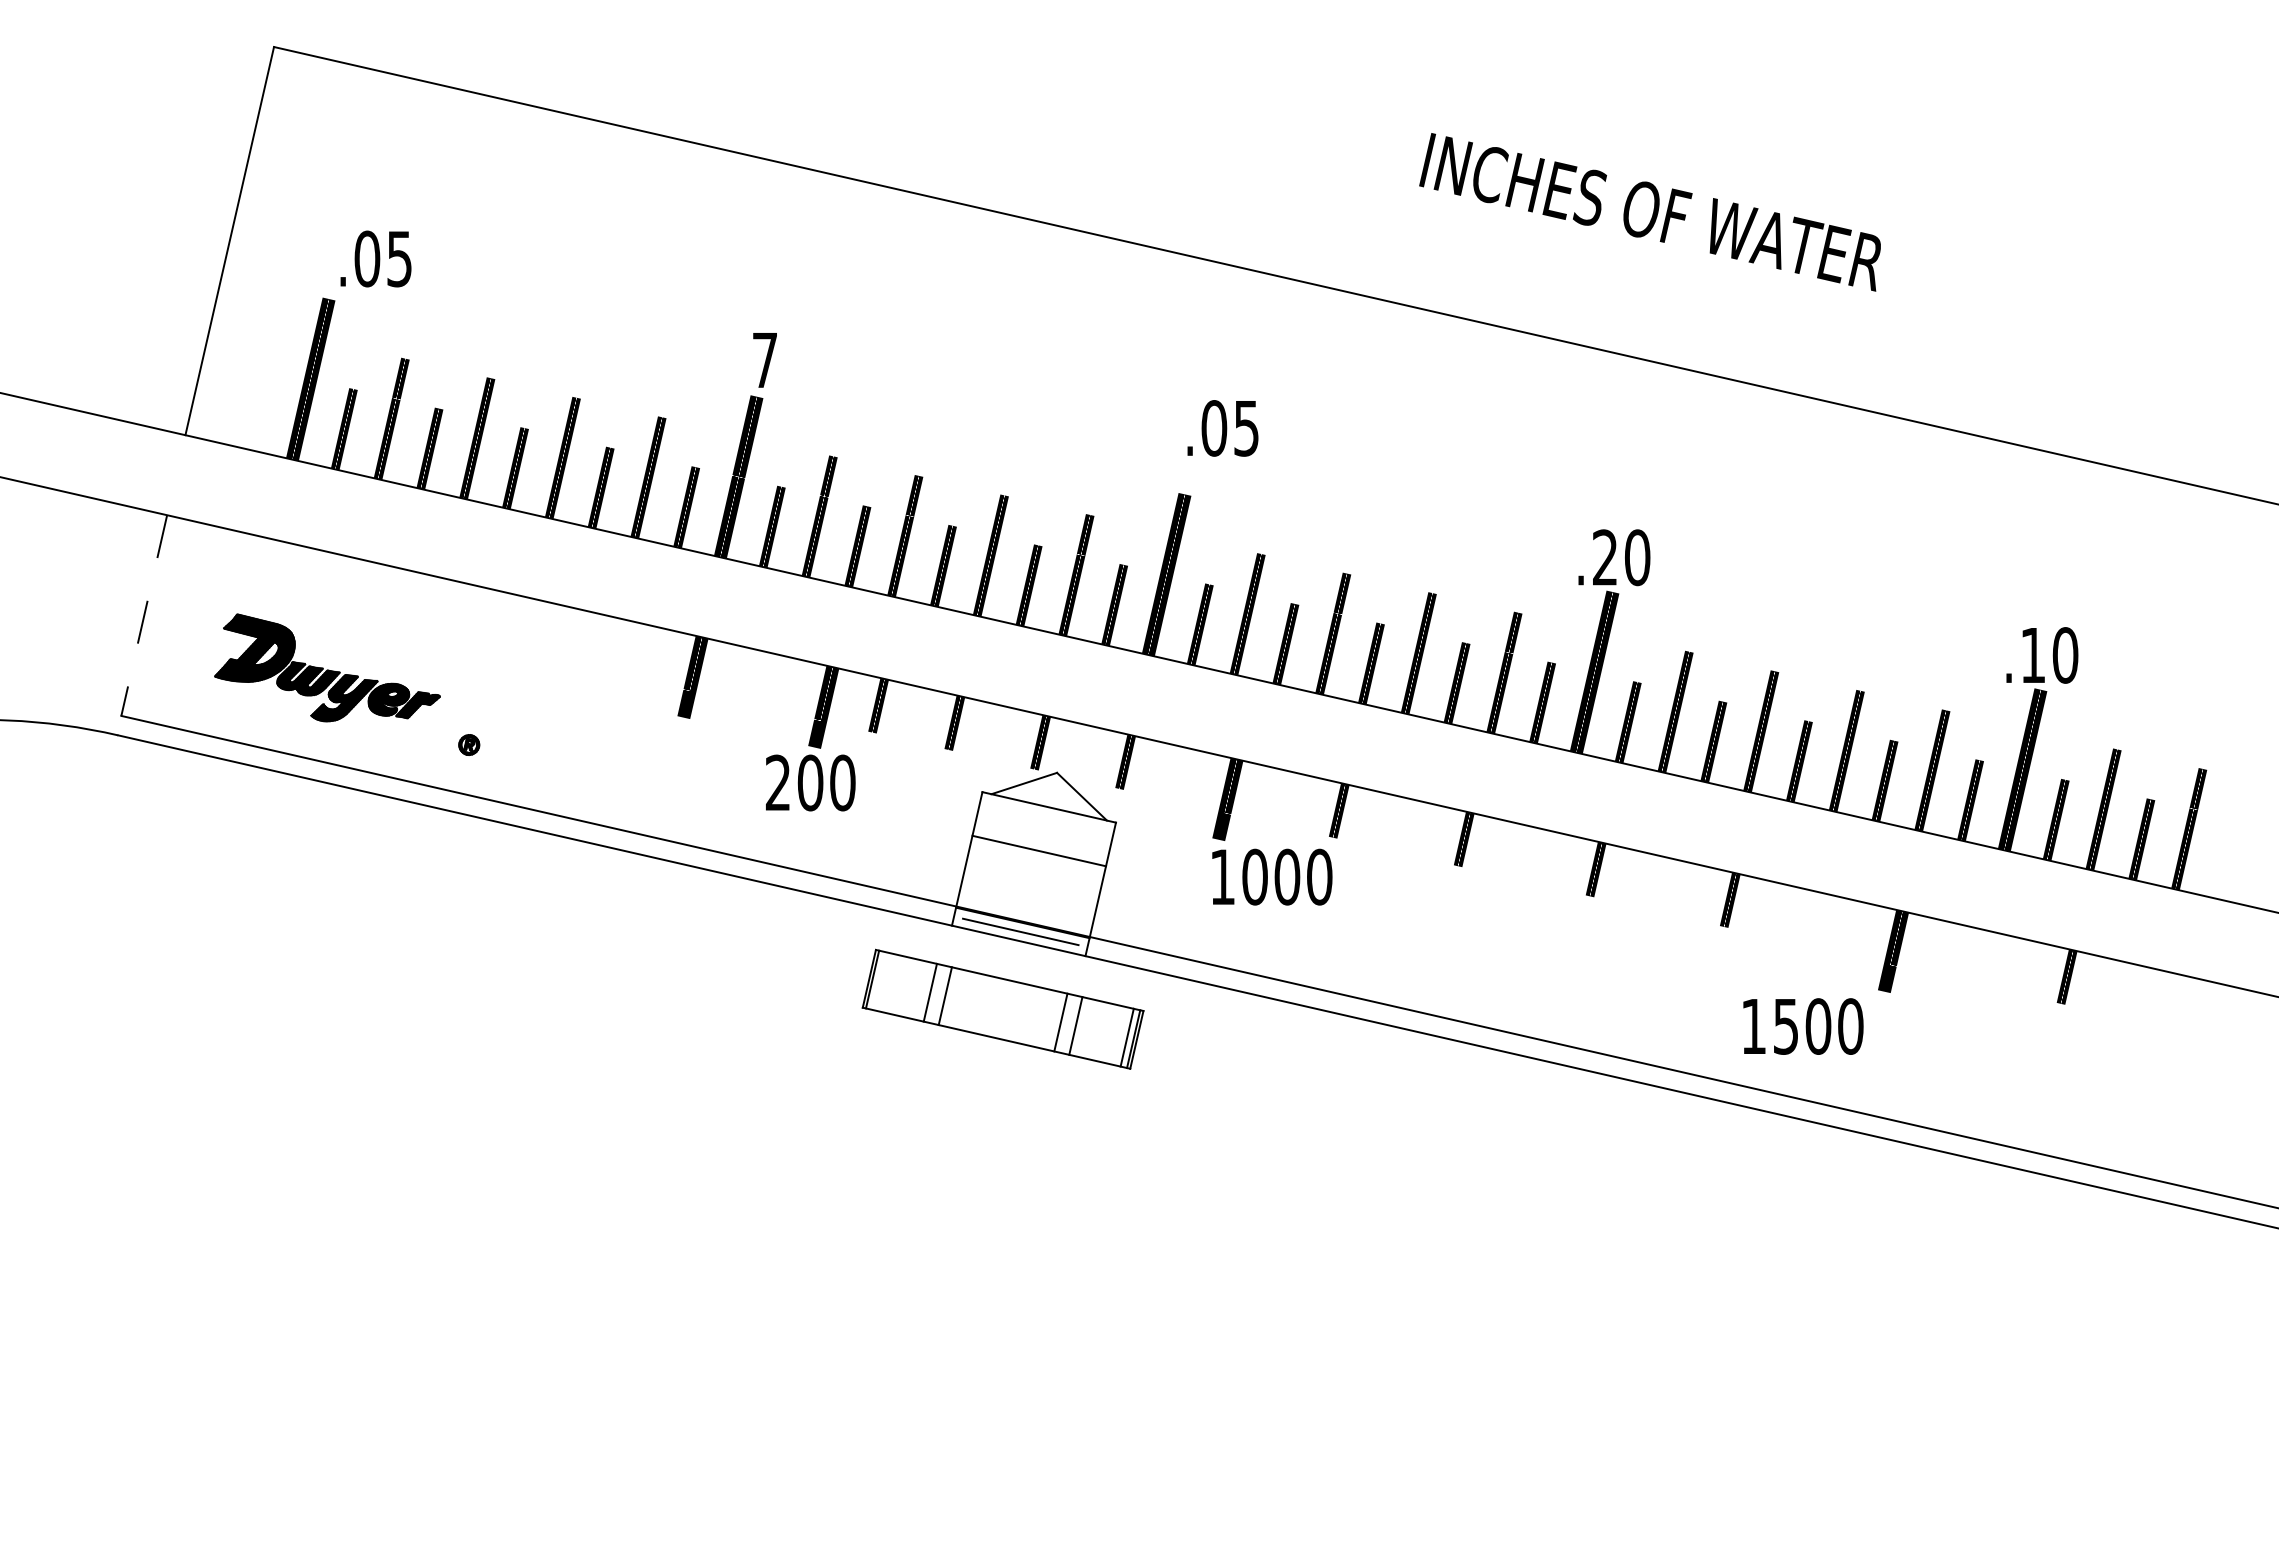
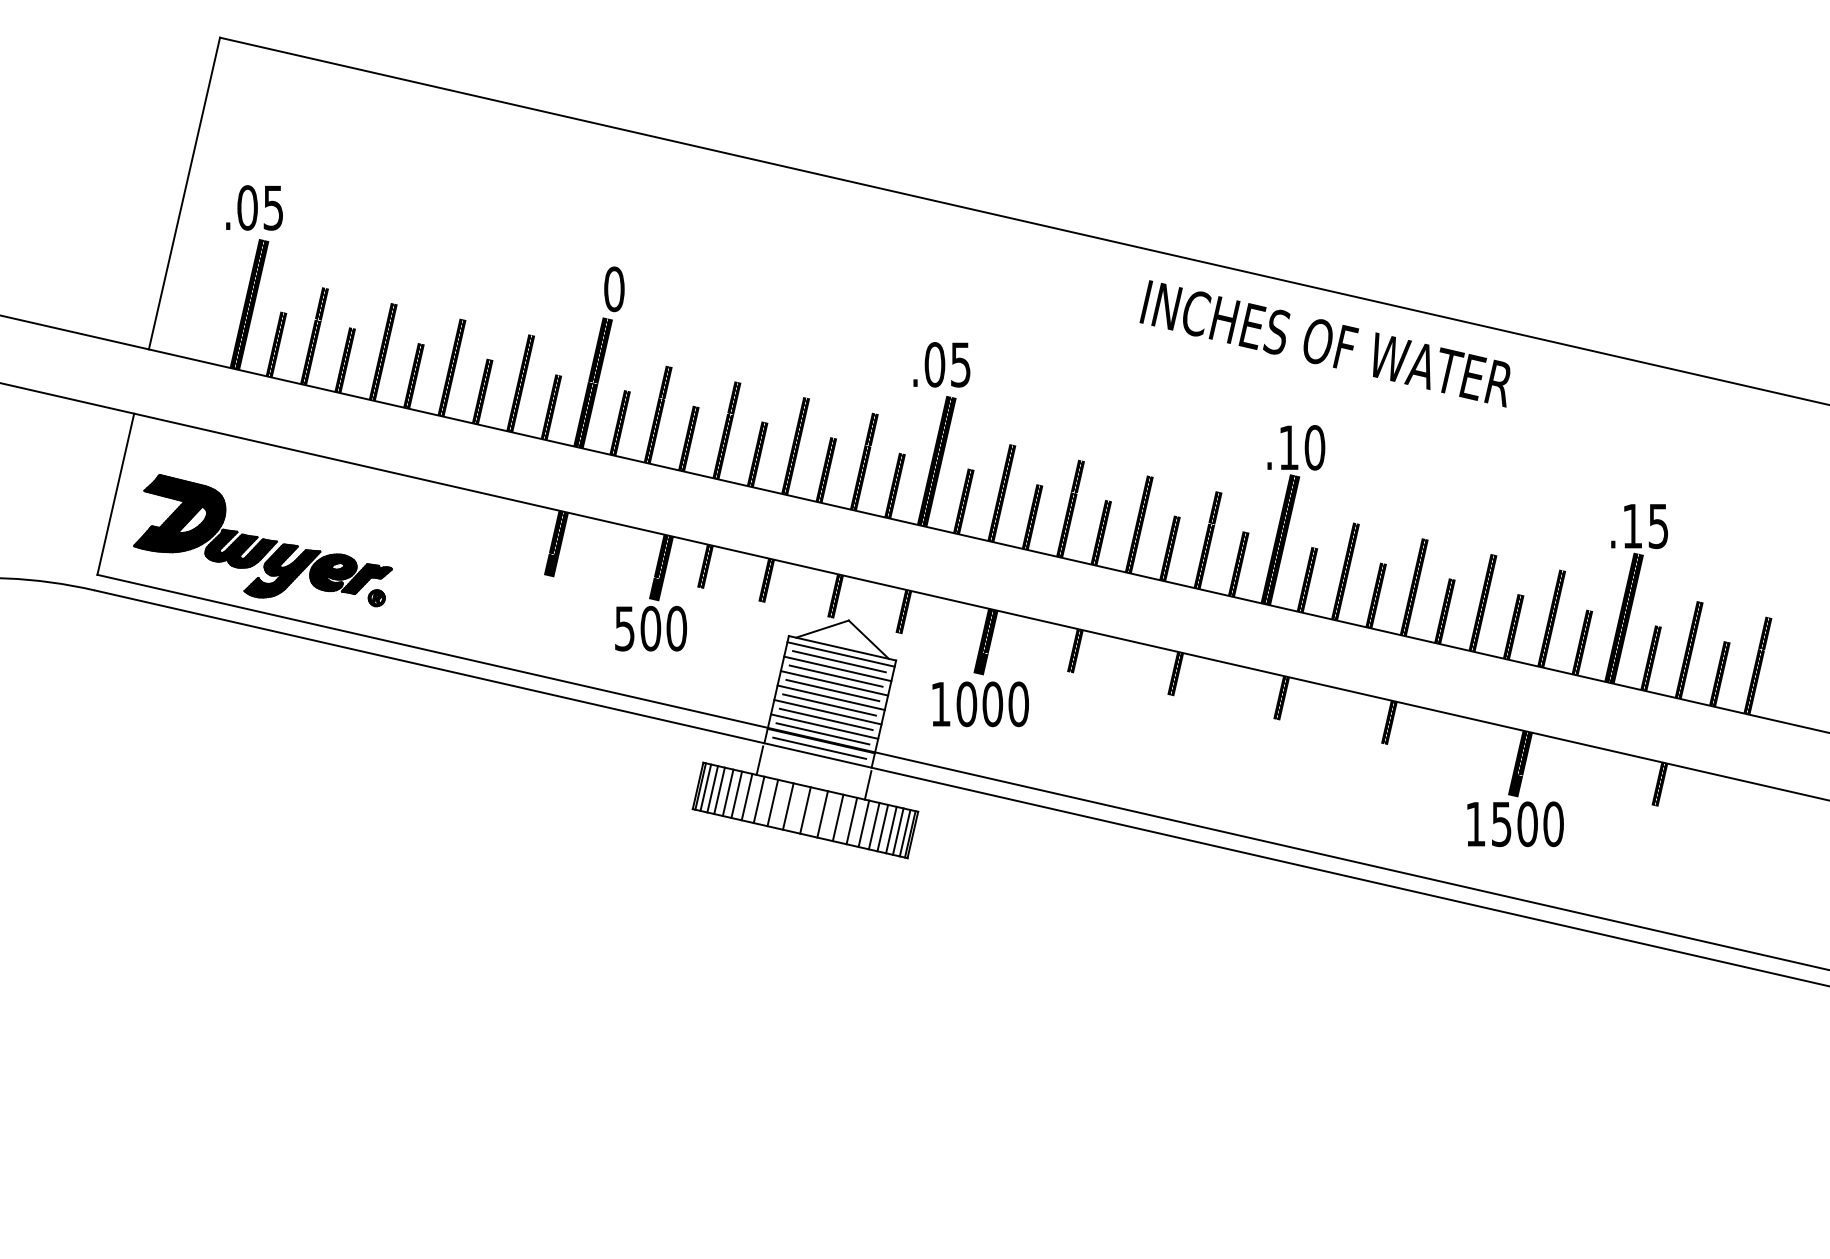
text: (1649, 212) -> (1324, 344), moved
text: (375, 258) -> (254, 207), moved
text: (764, 360) -> (613, 289), 7 -> 0
text: (1222, 428) -> (941, 364), moved
text: (1604, 557) -> (1288, 447), .20 -> .10
line: (144, 615) -> (116, 494), dashed -> solid
text: (2065, 655) -> (1658, 526), .10 -> .15
part: (327, 667) -> (262, 535), size x1.43
text: (777, 782) -> (624, 628), 200 -> 500
line: (1047, 814) -> (841, 653), added
line: (1045, 823) -> (839, 661), added
line: (1043, 832) -> (837, 668), added
line: (1041, 841) -> (836, 675), added
line: (1036, 859) -> (832, 690), added
line: (1034, 868) -> (830, 697), added
text: (1272, 876) -> (980, 703), moved
line: (1032, 877) -> (829, 704), added
line: (1030, 886) -> (827, 711), added
line: (1028, 895) -> (825, 719), added
line: (1026, 904) -> (824, 726), added
line: (1024, 913) -> (822, 733), added
line: (946, 947) -> (760, 760), added
line: (1081, 977) -> (868, 784), added
line: (878, 980) -> (705, 787), added
line: (887, 982) -> (712, 788), added
line: (895, 984) -> (719, 790), added
line: (906, 987) -> (727, 792), added
line: (917, 989) -> (736, 794), added
line: (962, 999) -> (772, 802), added
line: (981, 1004) -> (788, 806), added
line: (1002, 1009) -> (804, 810), added
line: (1024, 1014) -> (822, 814), added
line: (1043, 1018) -> (837, 817), added
text: (1803, 1026) -> (1515, 824), moved
line: (1088, 1028) -> (874, 825), added
line: (1099, 1031) -> (882, 828), added
line: (1109, 1033) -> (890, 829), added
line: (1118, 1035) -> (898, 831), added

